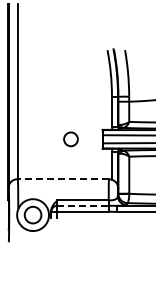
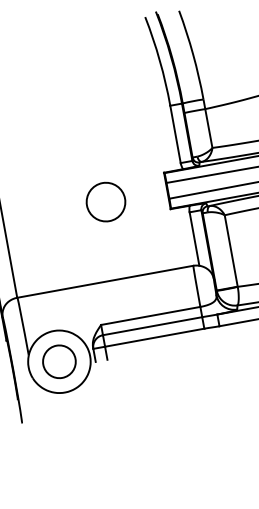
circle: (70, 139) -> (105, 202), size x1.43
line: (62, 179) -> (103, 282), dashed -> solid
line: (83, 205) -> (153, 325), dashed -> solid

